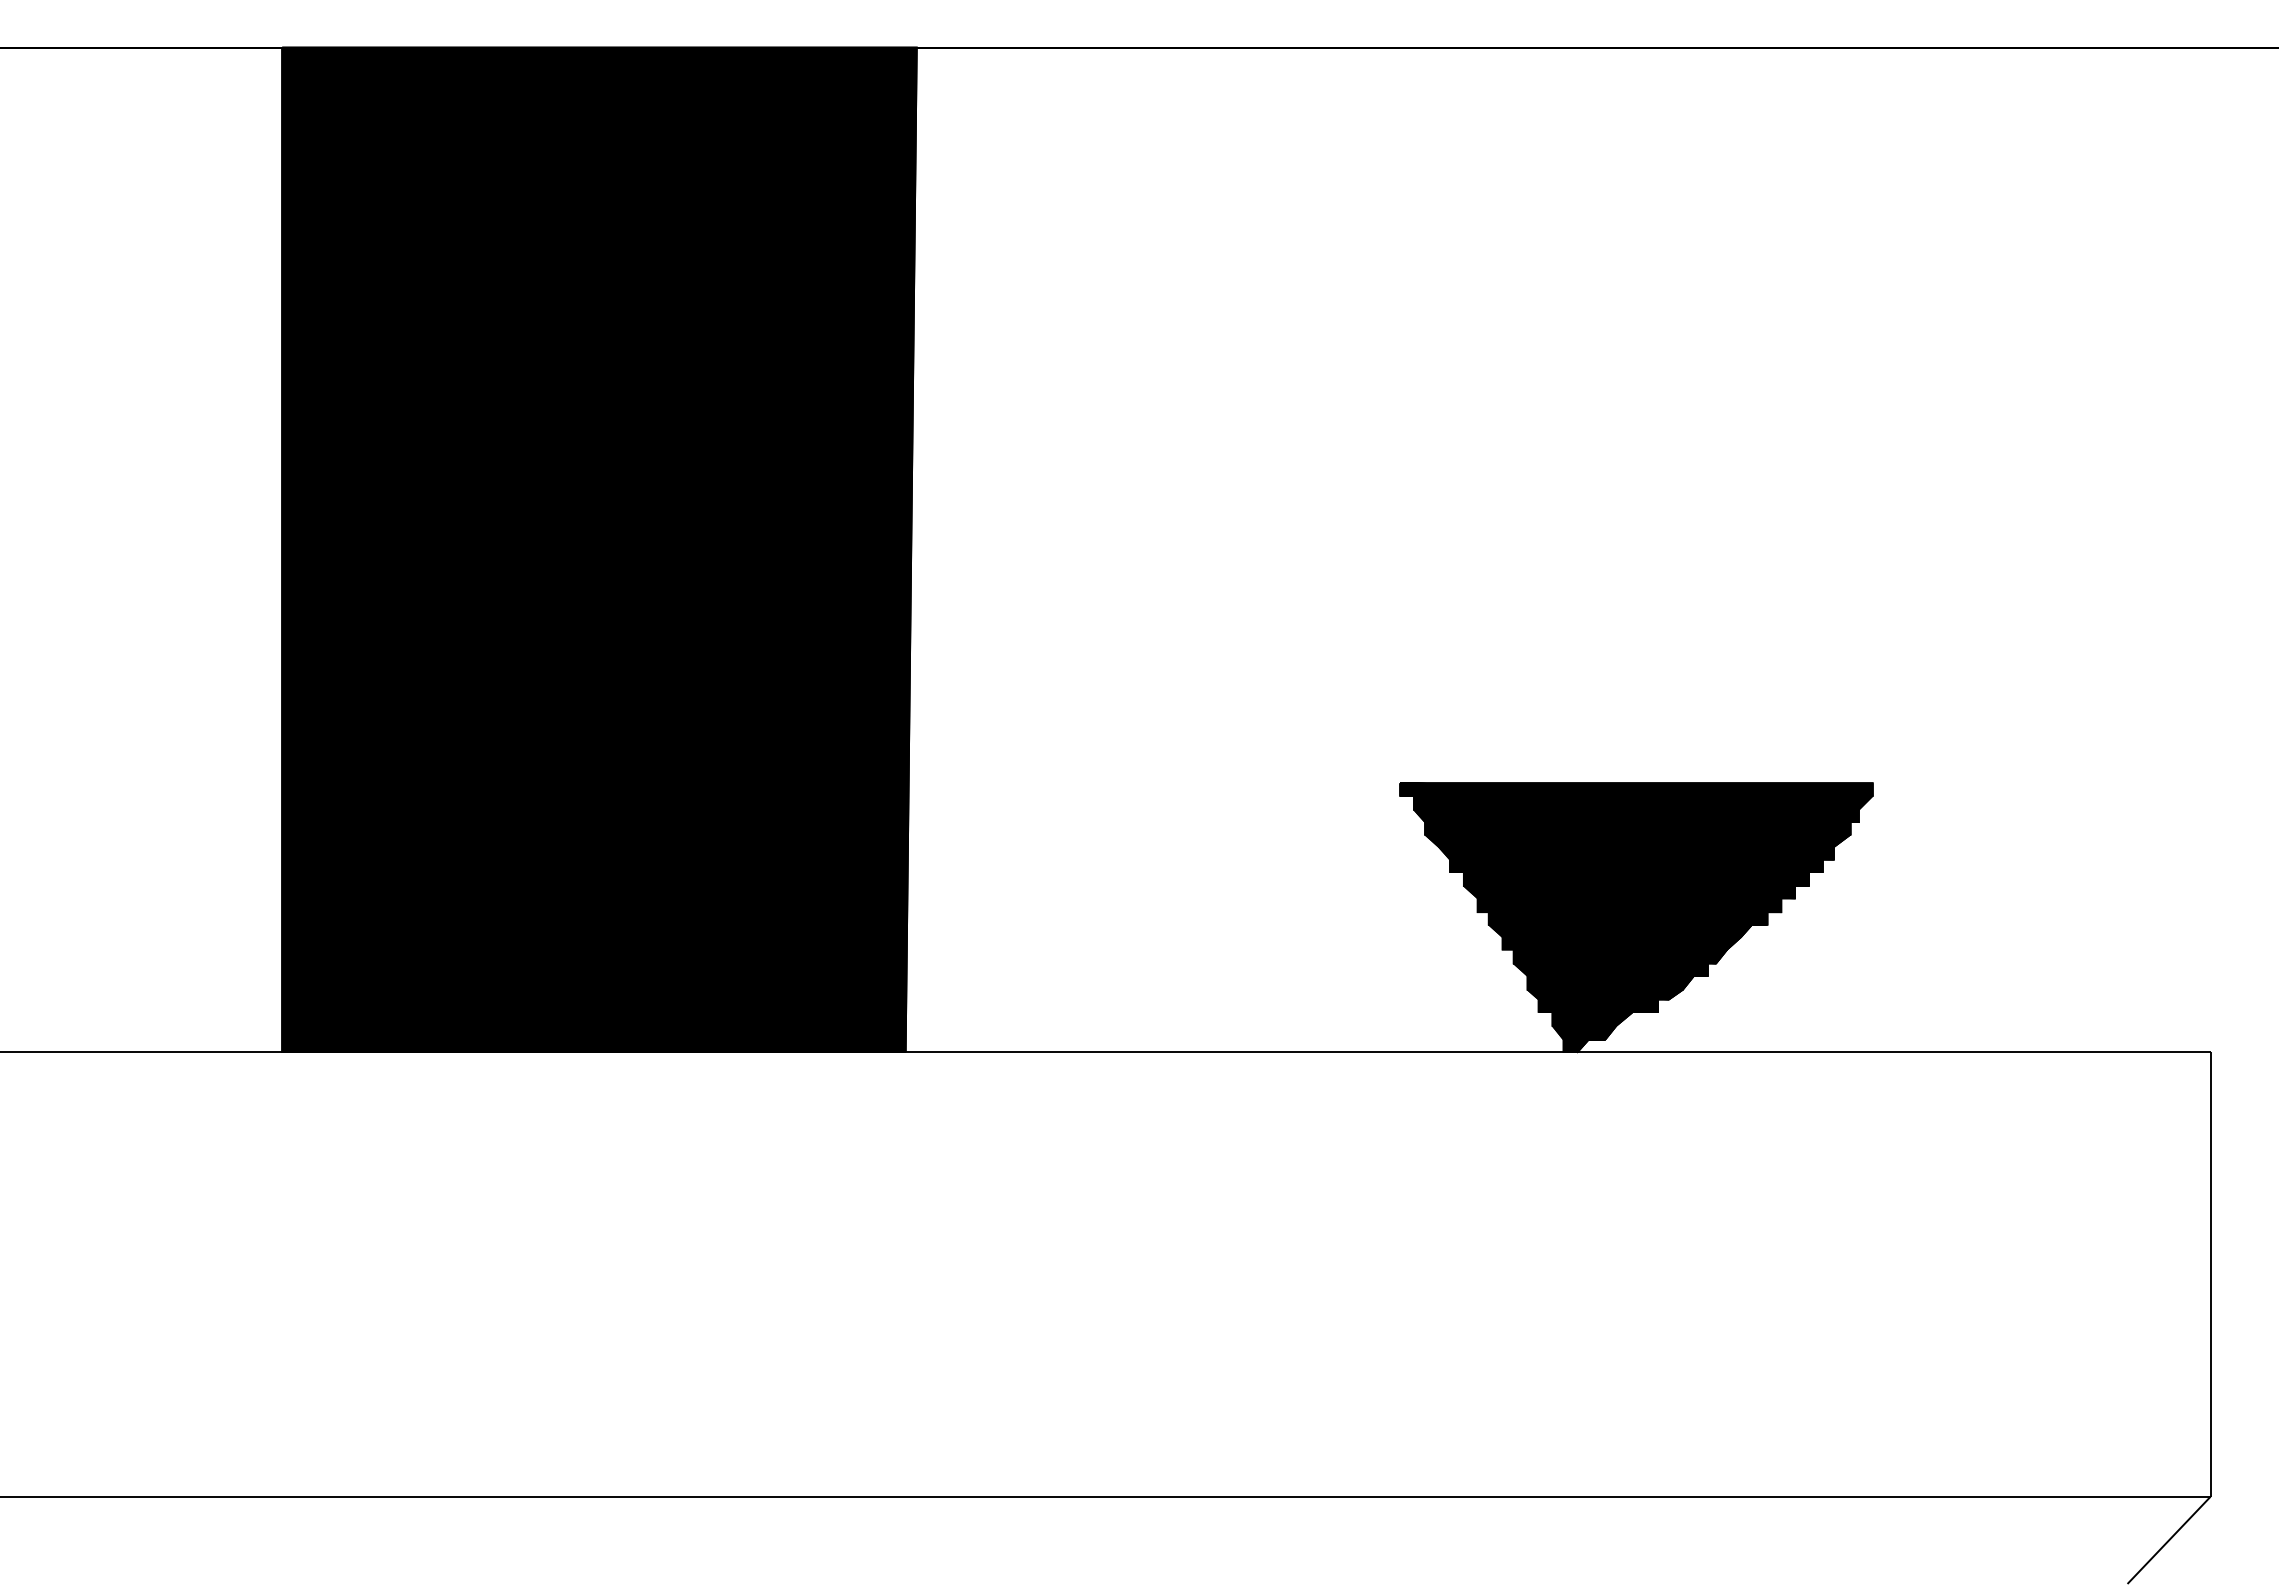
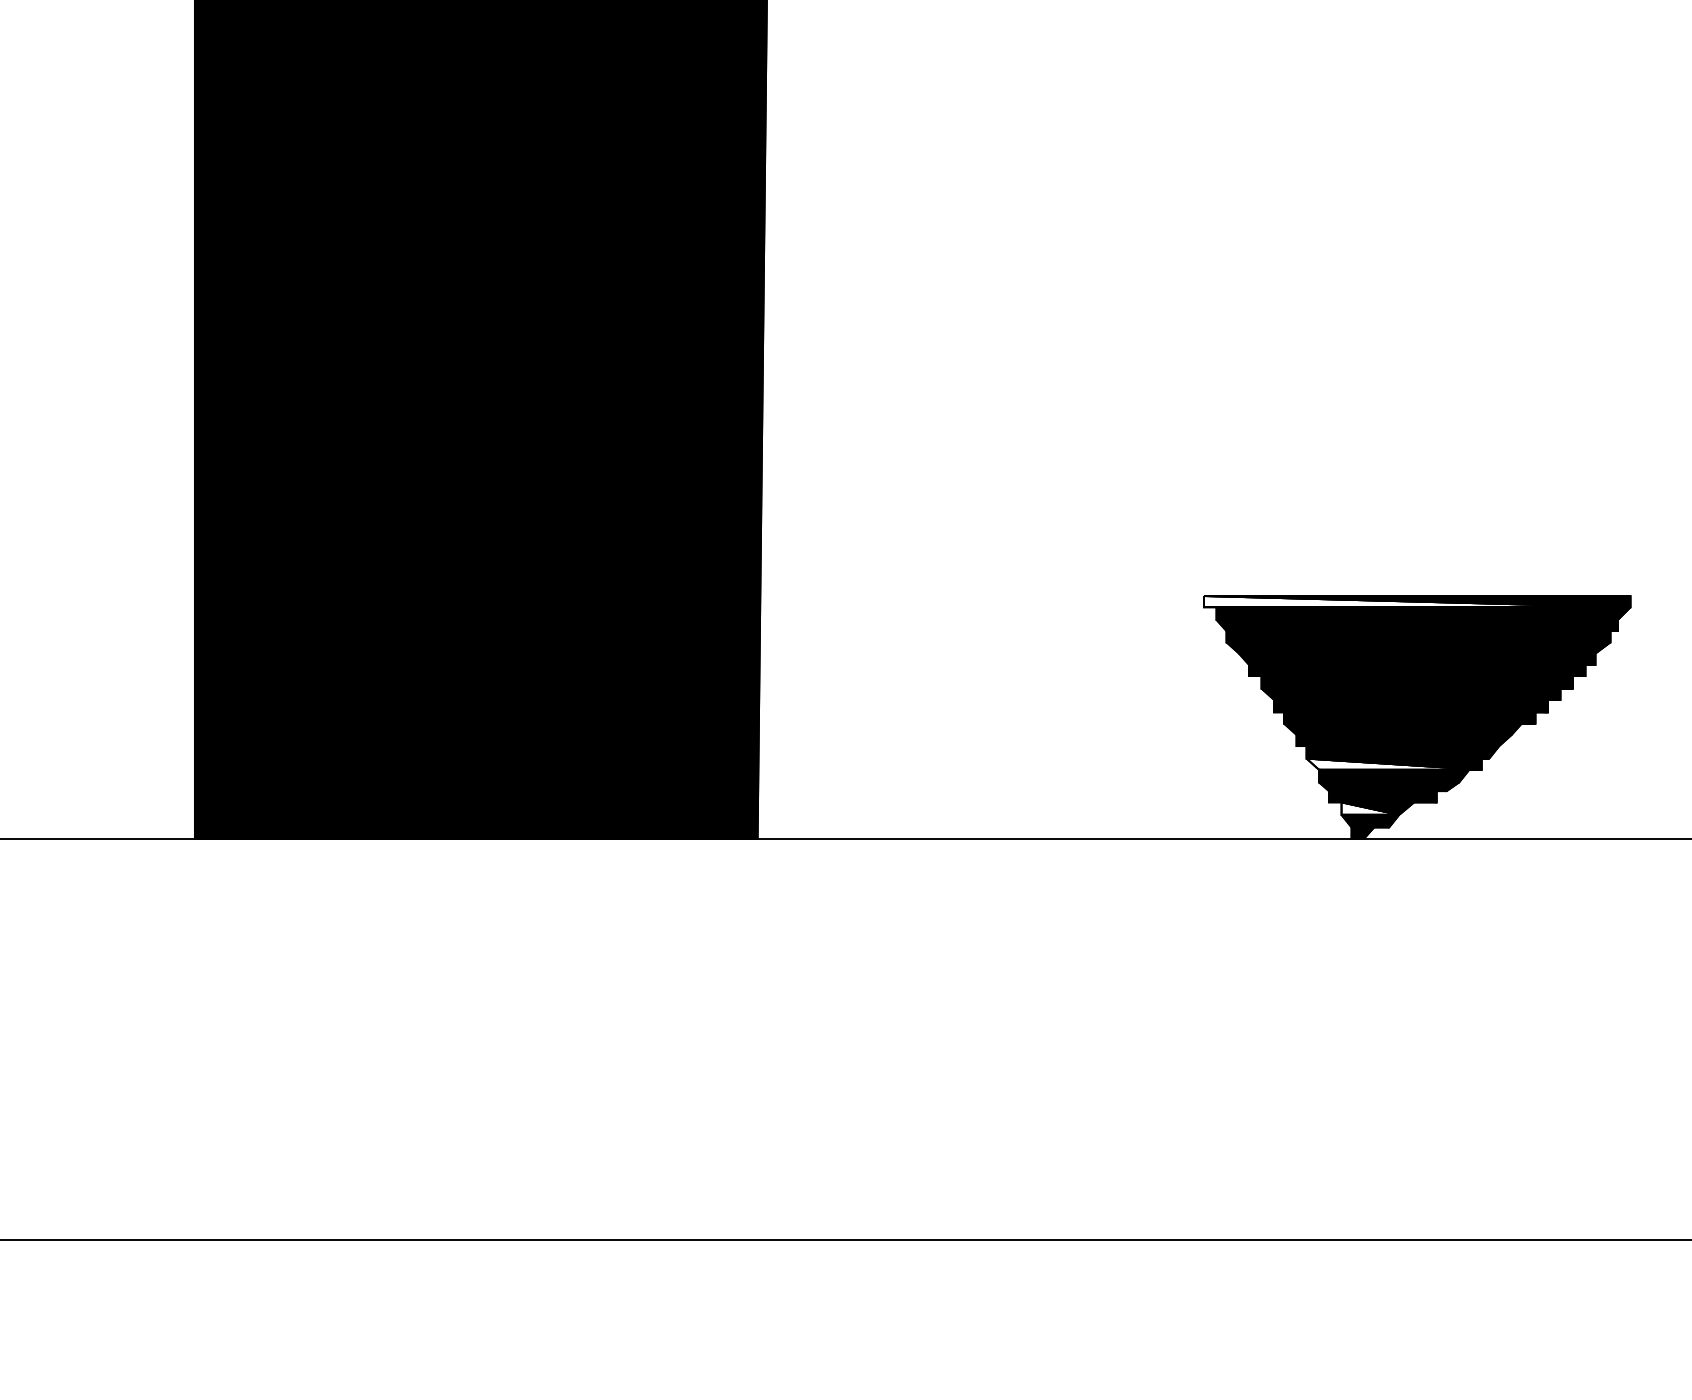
fill: (1636, 789) -> (1417, 601), removed
fill: (1610, 969) -> (1393, 764), removed
fill: (1584, 1018) -> (1370, 808), removed

